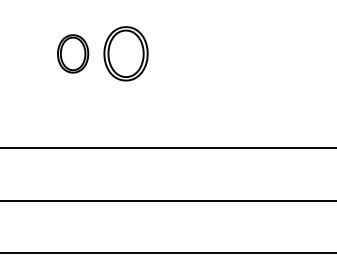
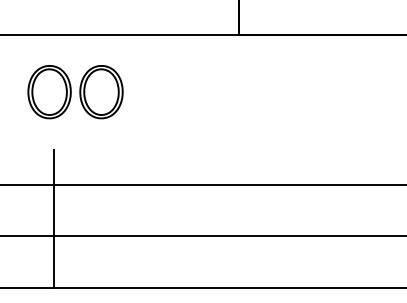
part: (73, 54) -> (49, 92), size x1.43
line: (78, 182) -> (54, 218), added

